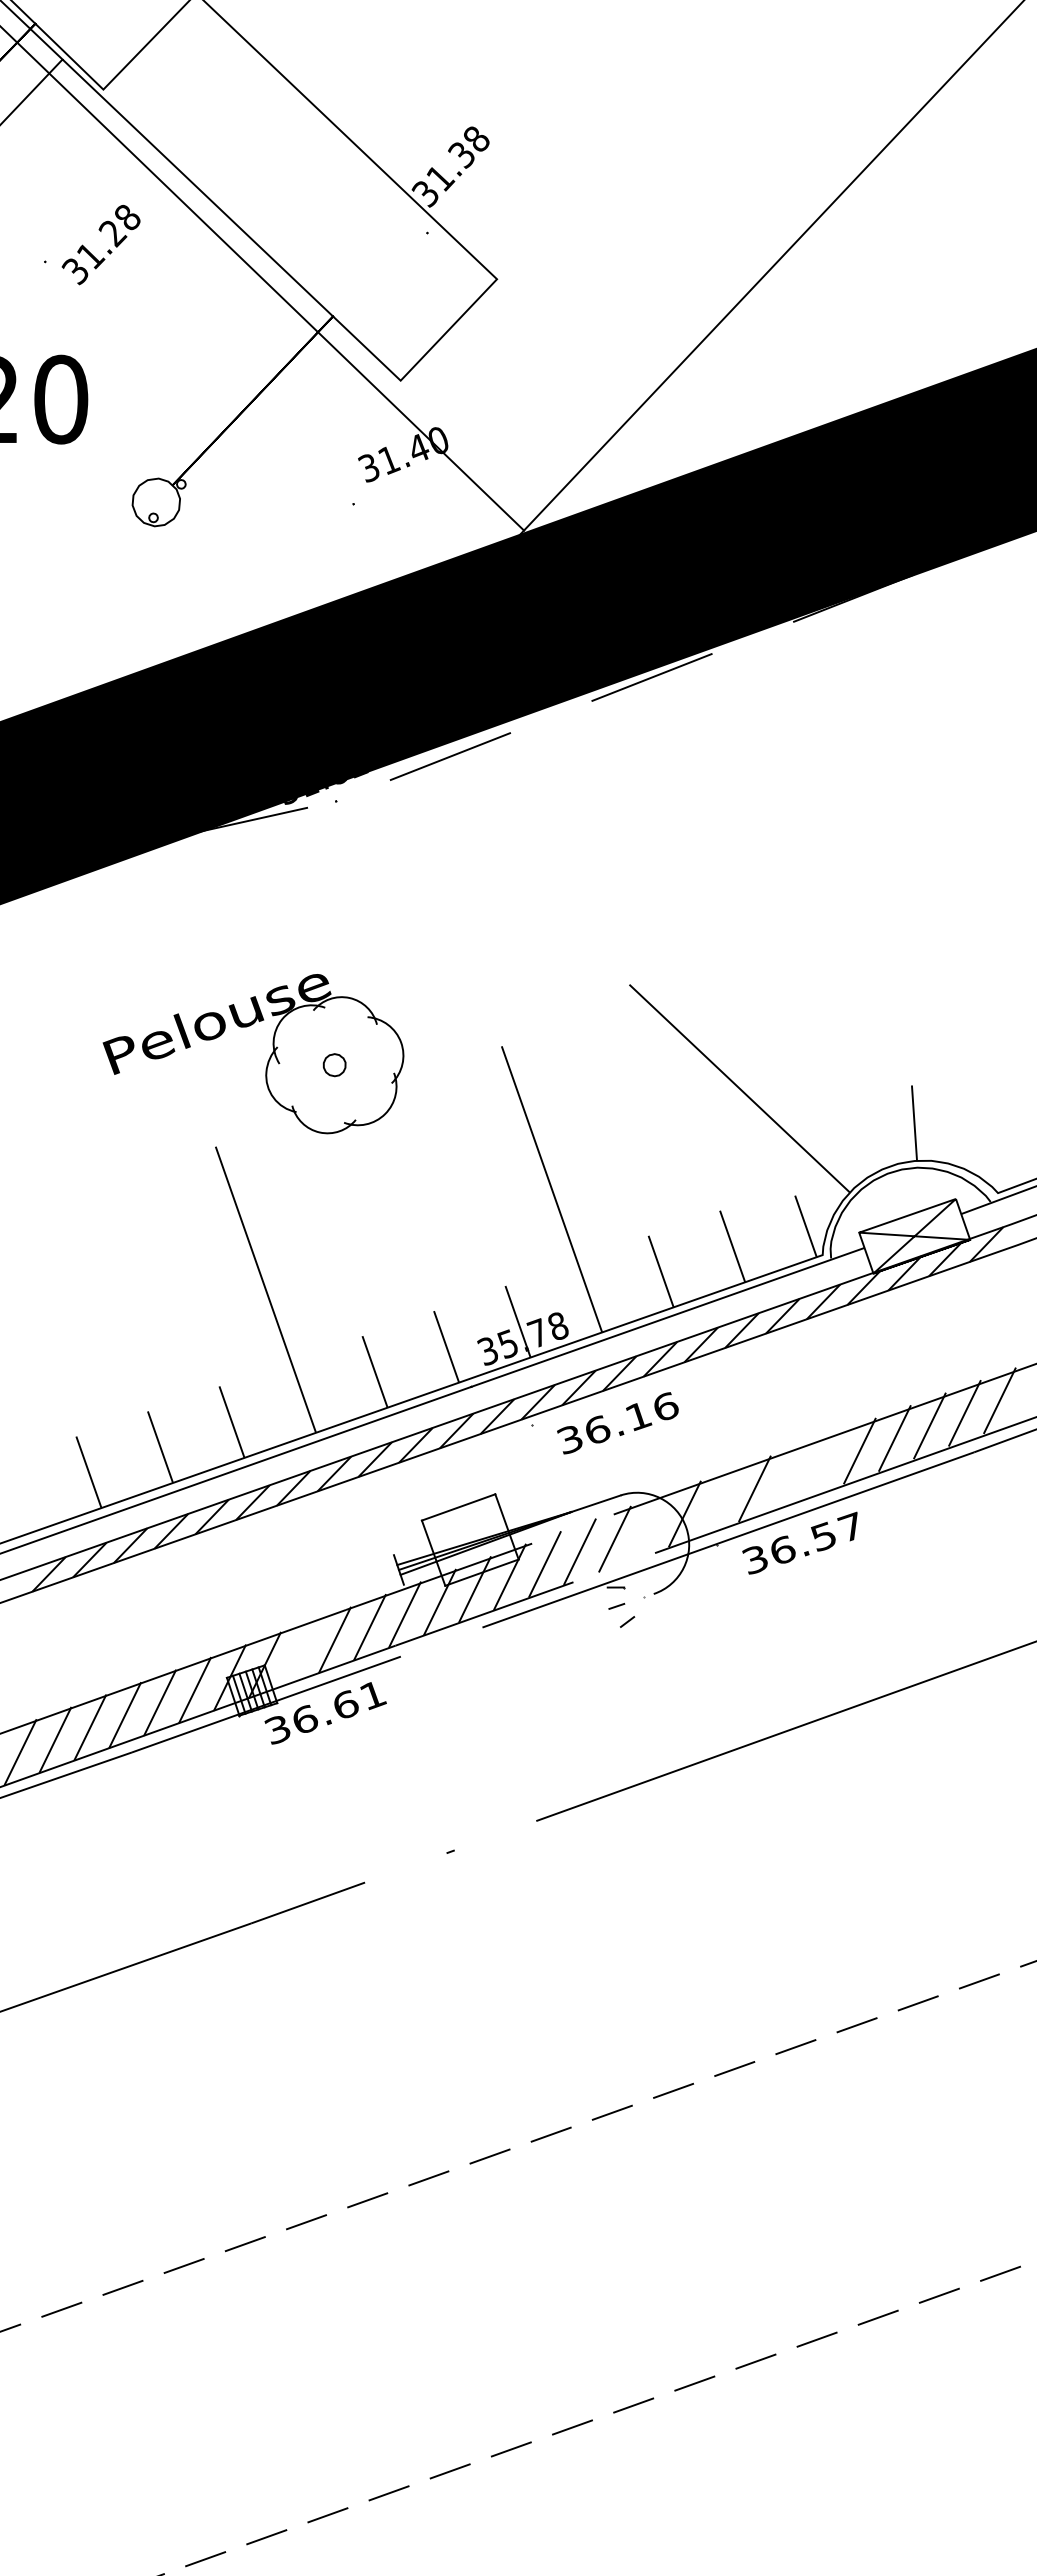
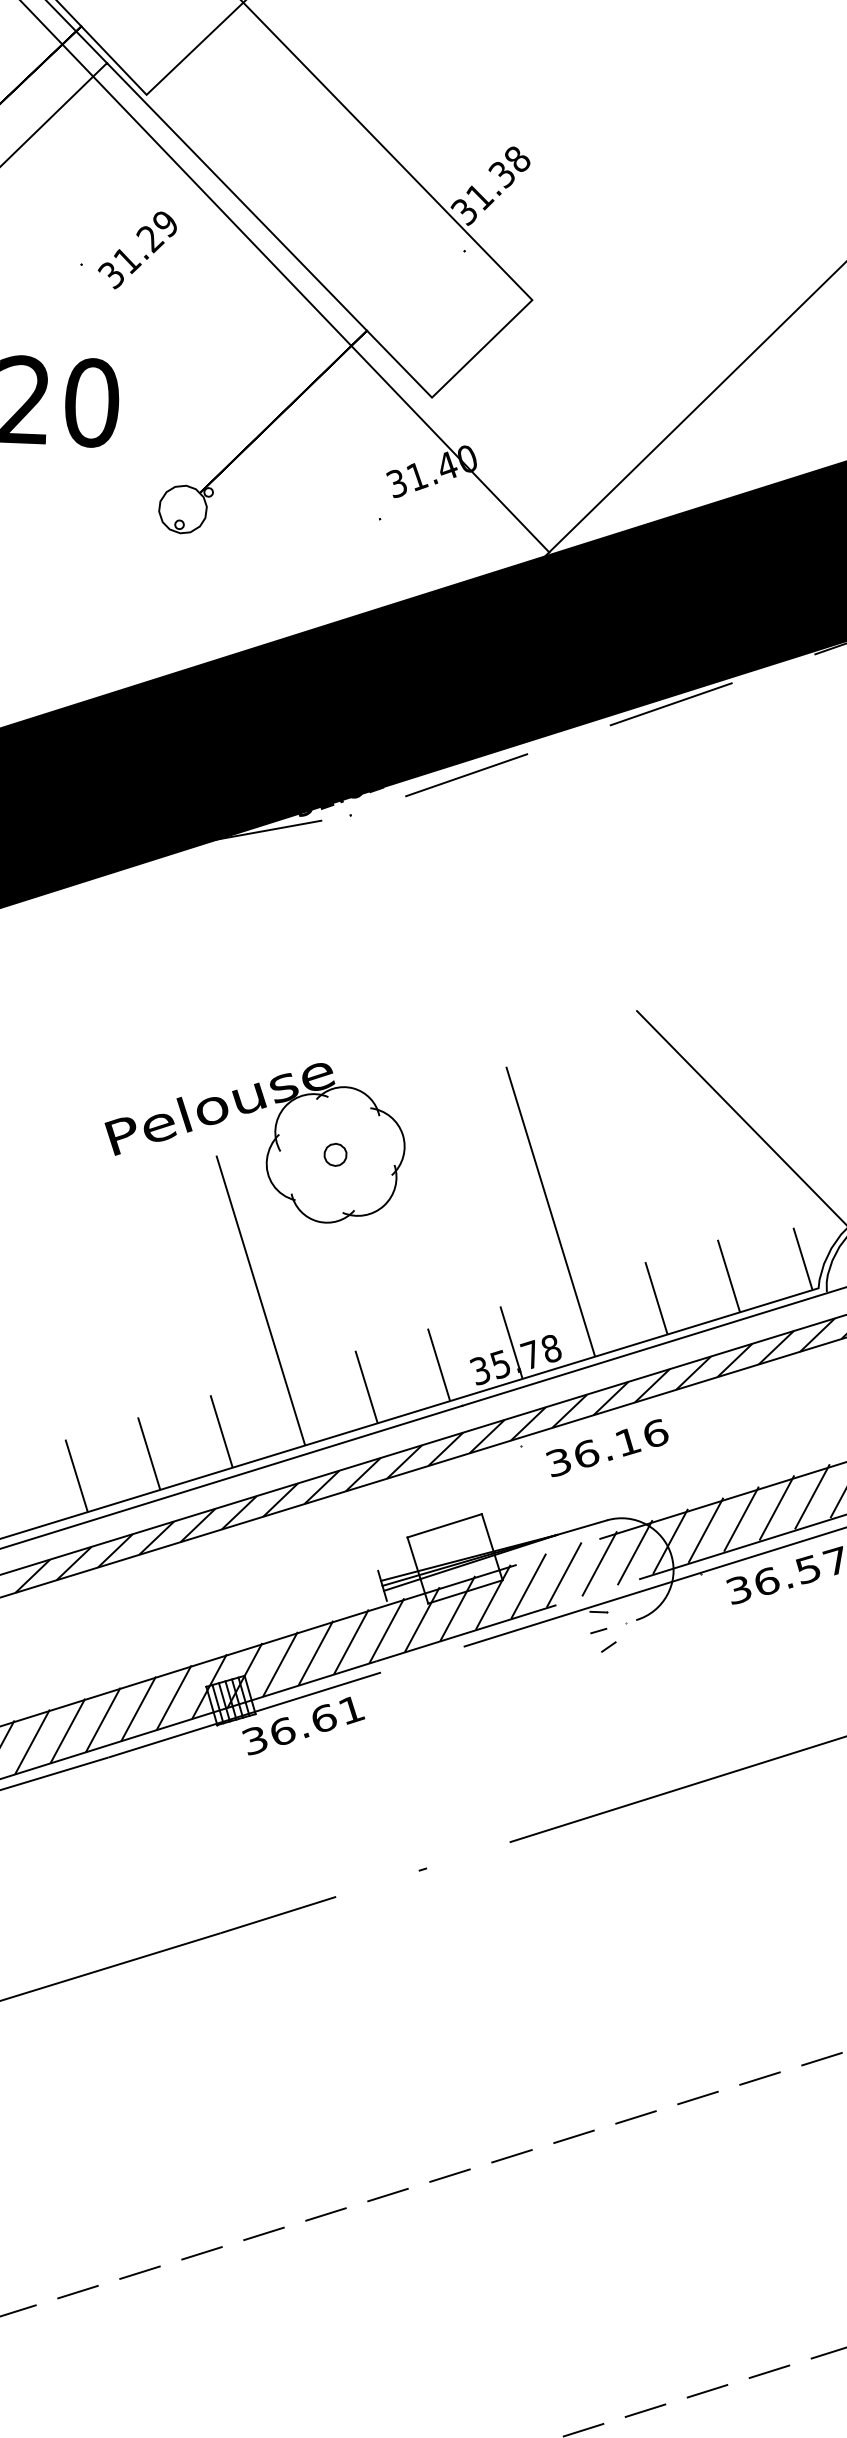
text: (127, 217) -> (165, 223), 31.28 -> 31.29
part: (267, 1061) -> (268, 1148), moved
line: (824, 1463) -> (812, 1496), added
line: (789, 1475) -> (776, 1507), added
line: (719, 1501) -> (705, 1530), added
line: (649, 1526) -> (634, 1552), added
line: (299, 1652) -> (279, 1664), added

